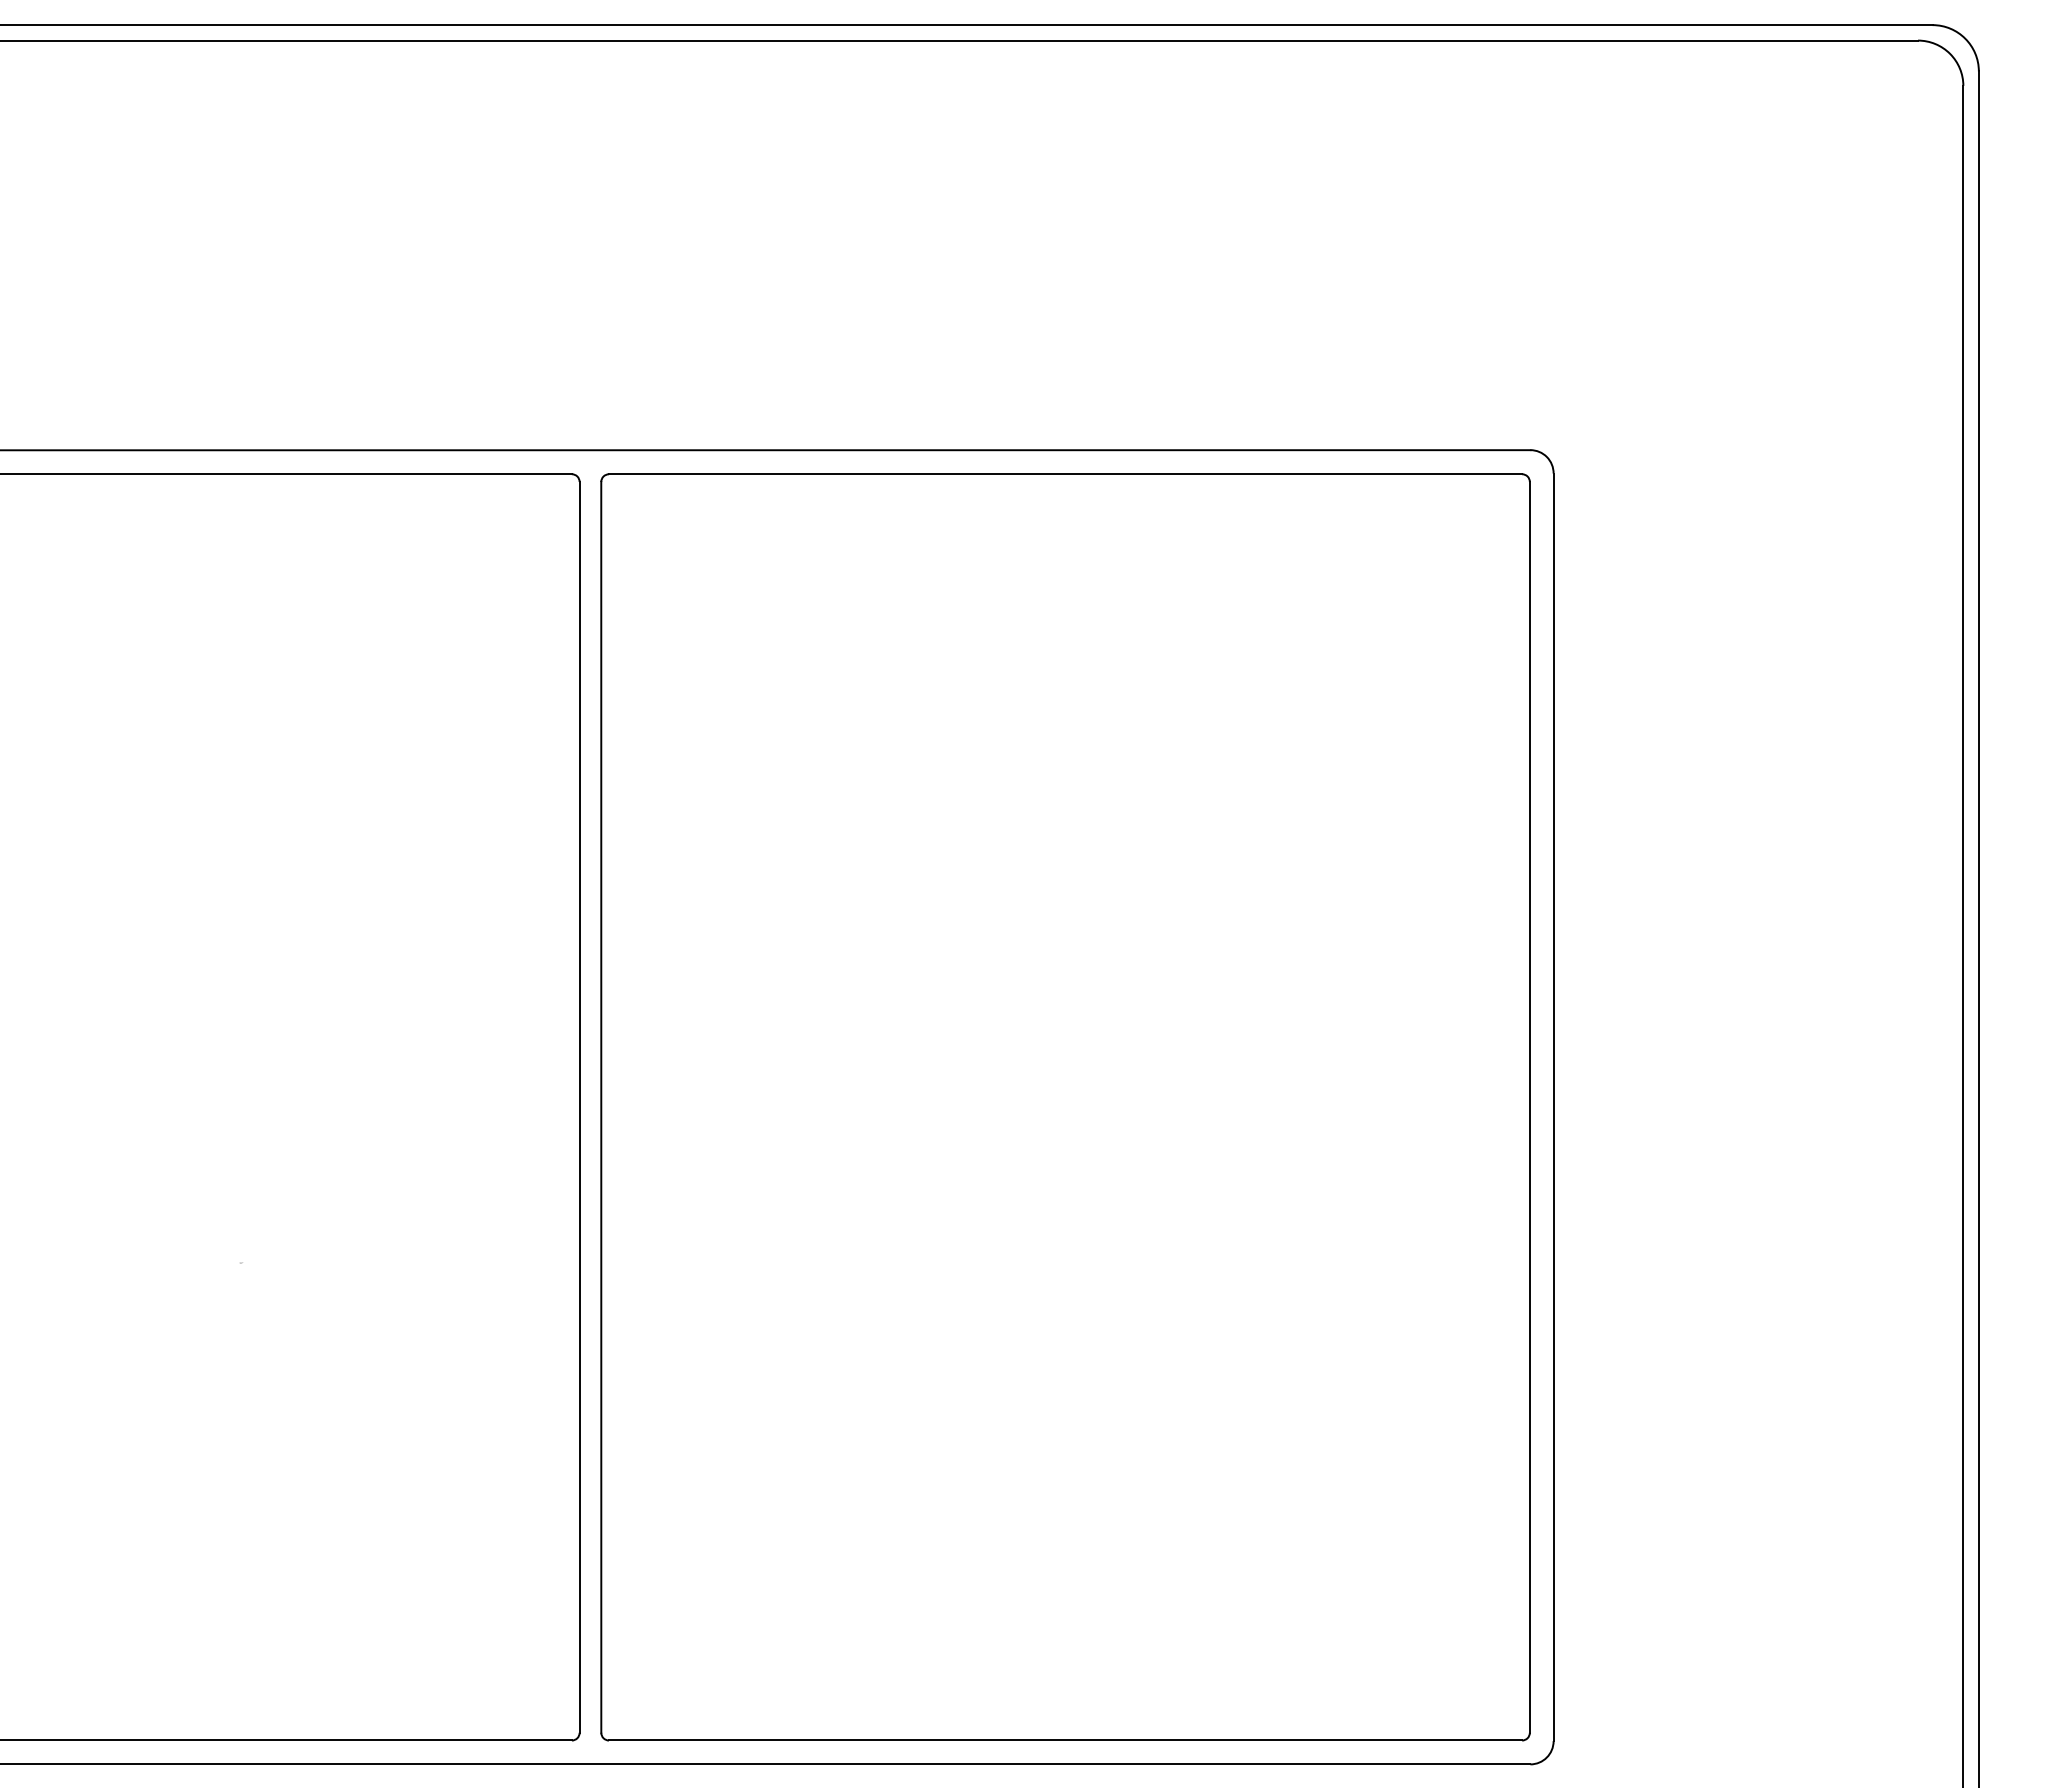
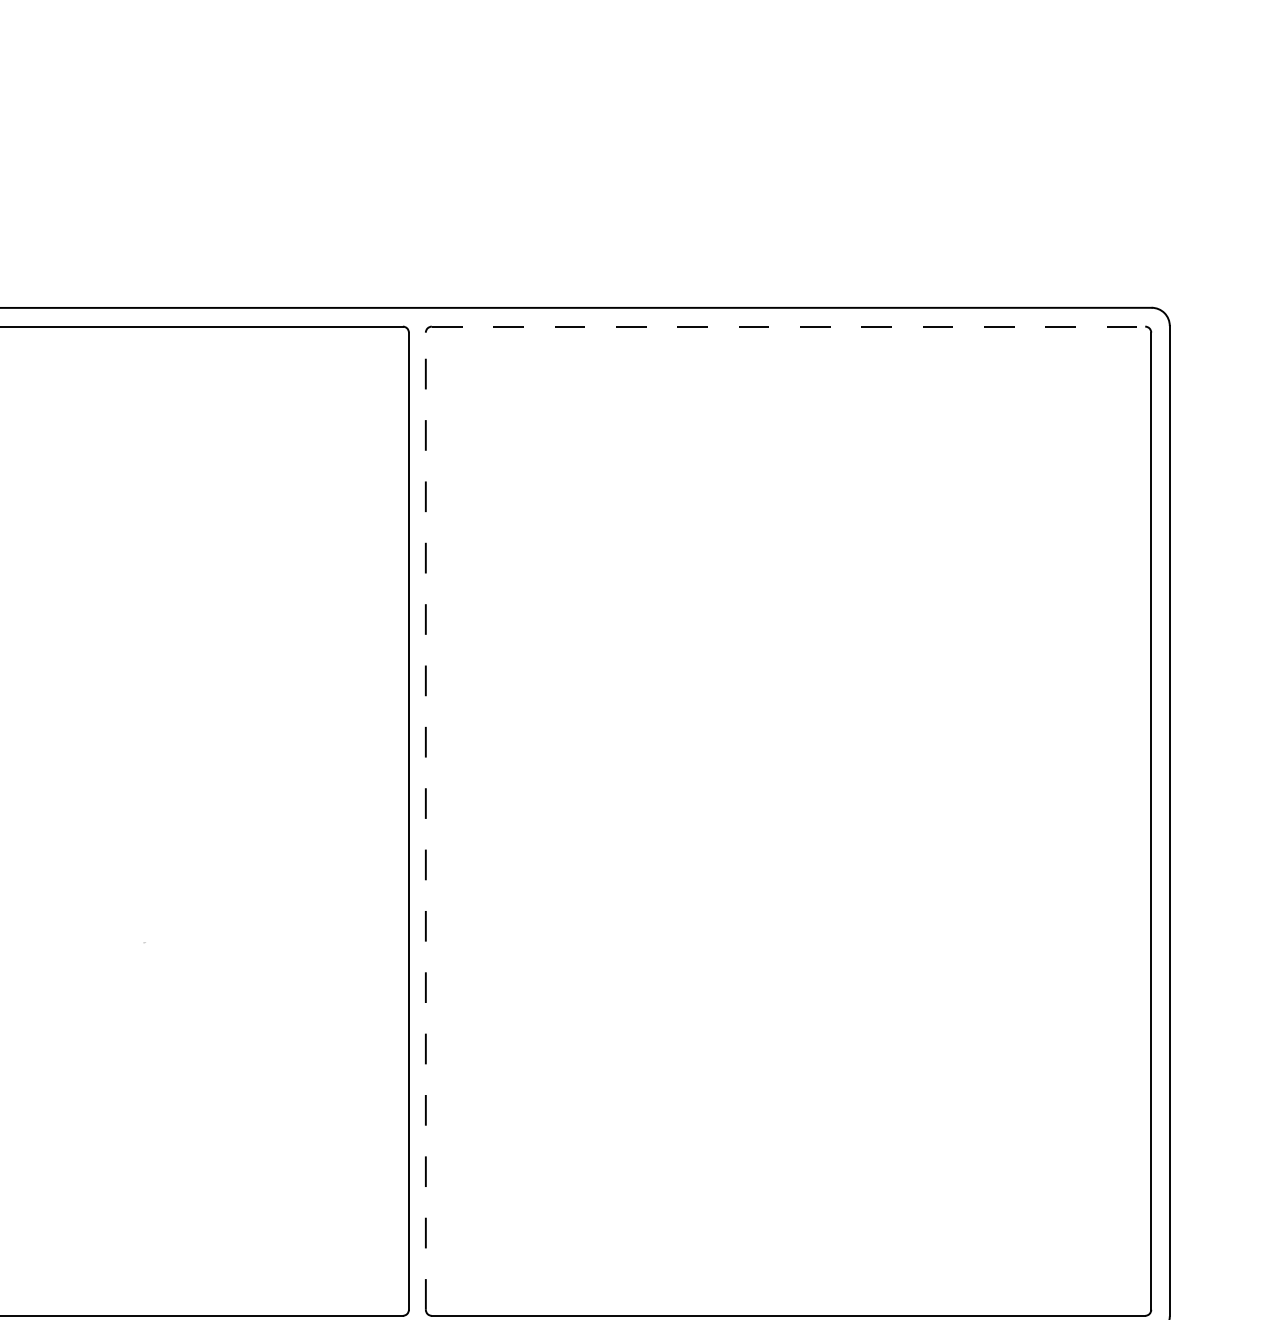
line: (1065, 474) -> (788, 326), solid -> dashed
line: (601, 1106) -> (426, 820), solid -> dashed

